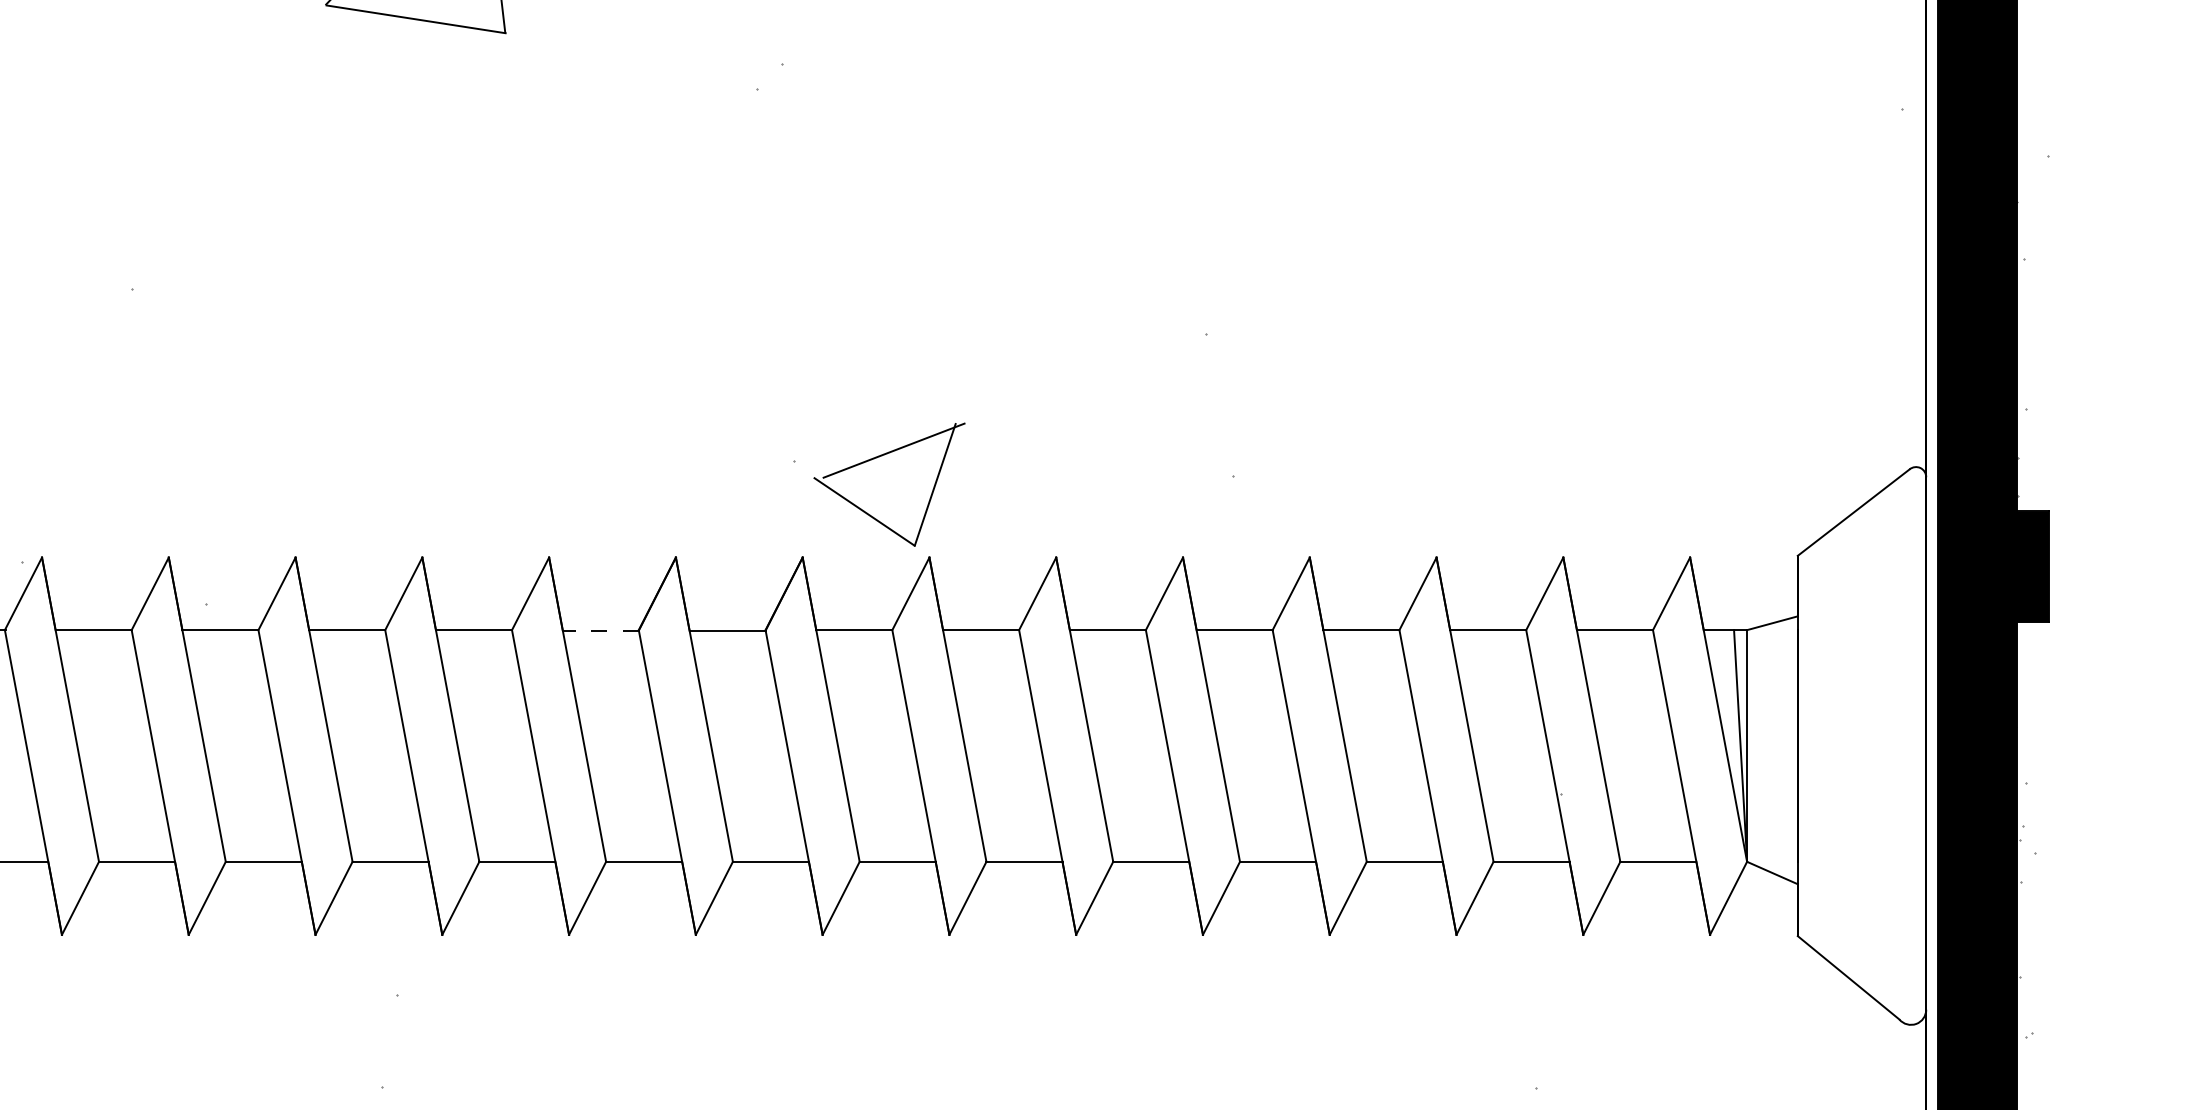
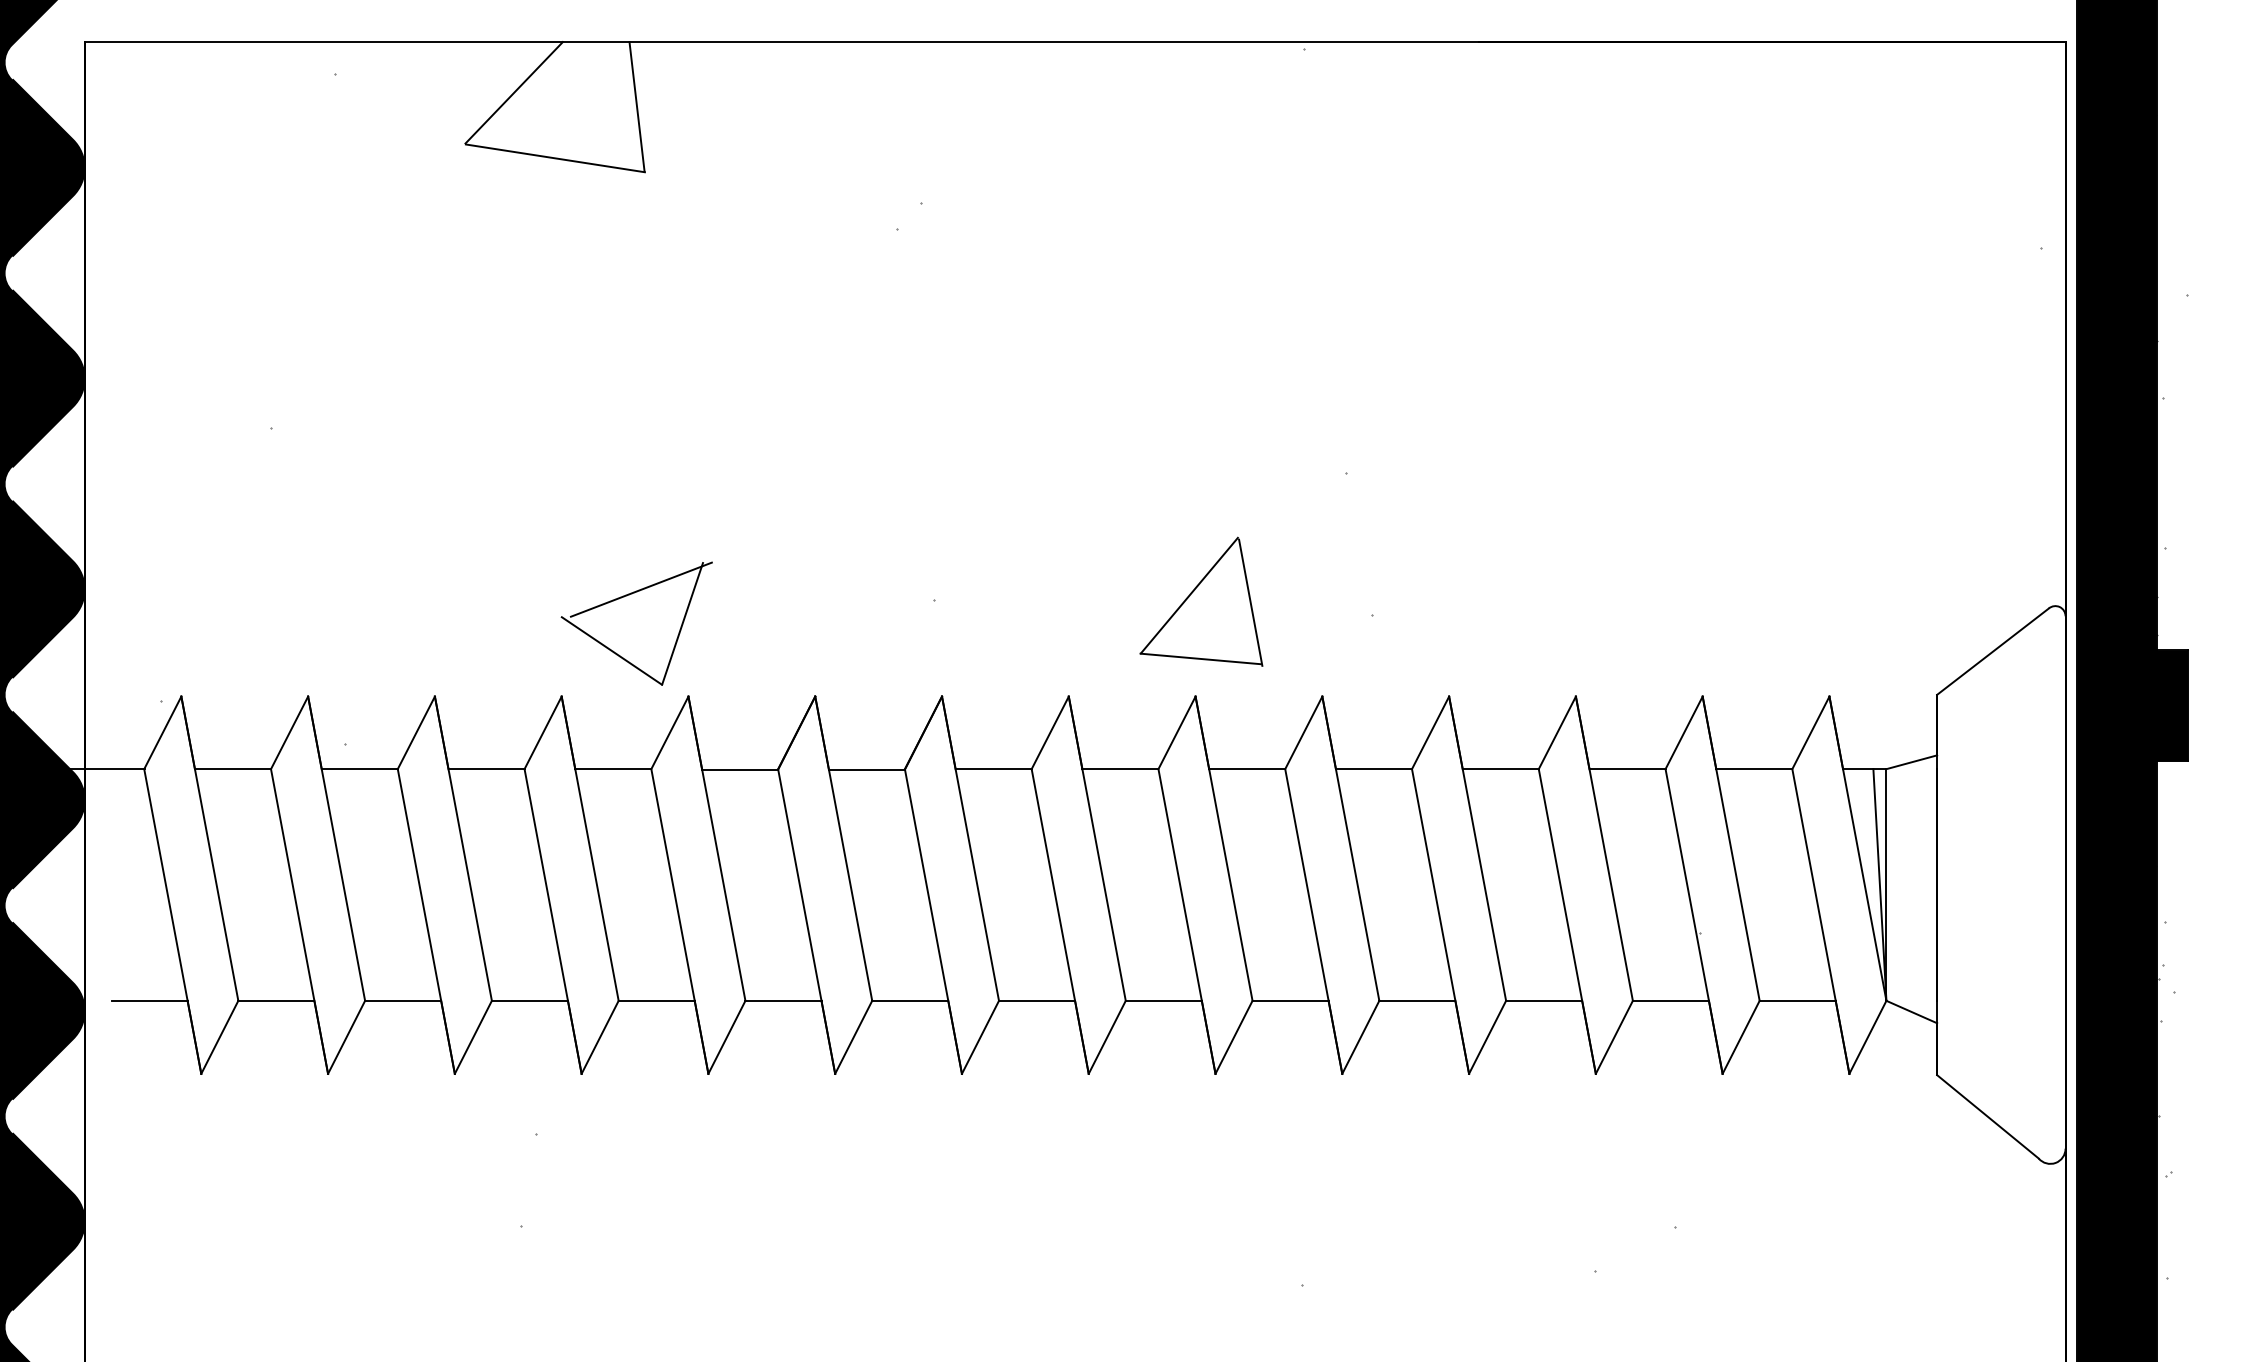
part: (877, 458) -> (624, 597), moved
part: (1062, 462) -> (1201, 601), added
line: (600, 630) -> (739, 769), dashed -> solid

